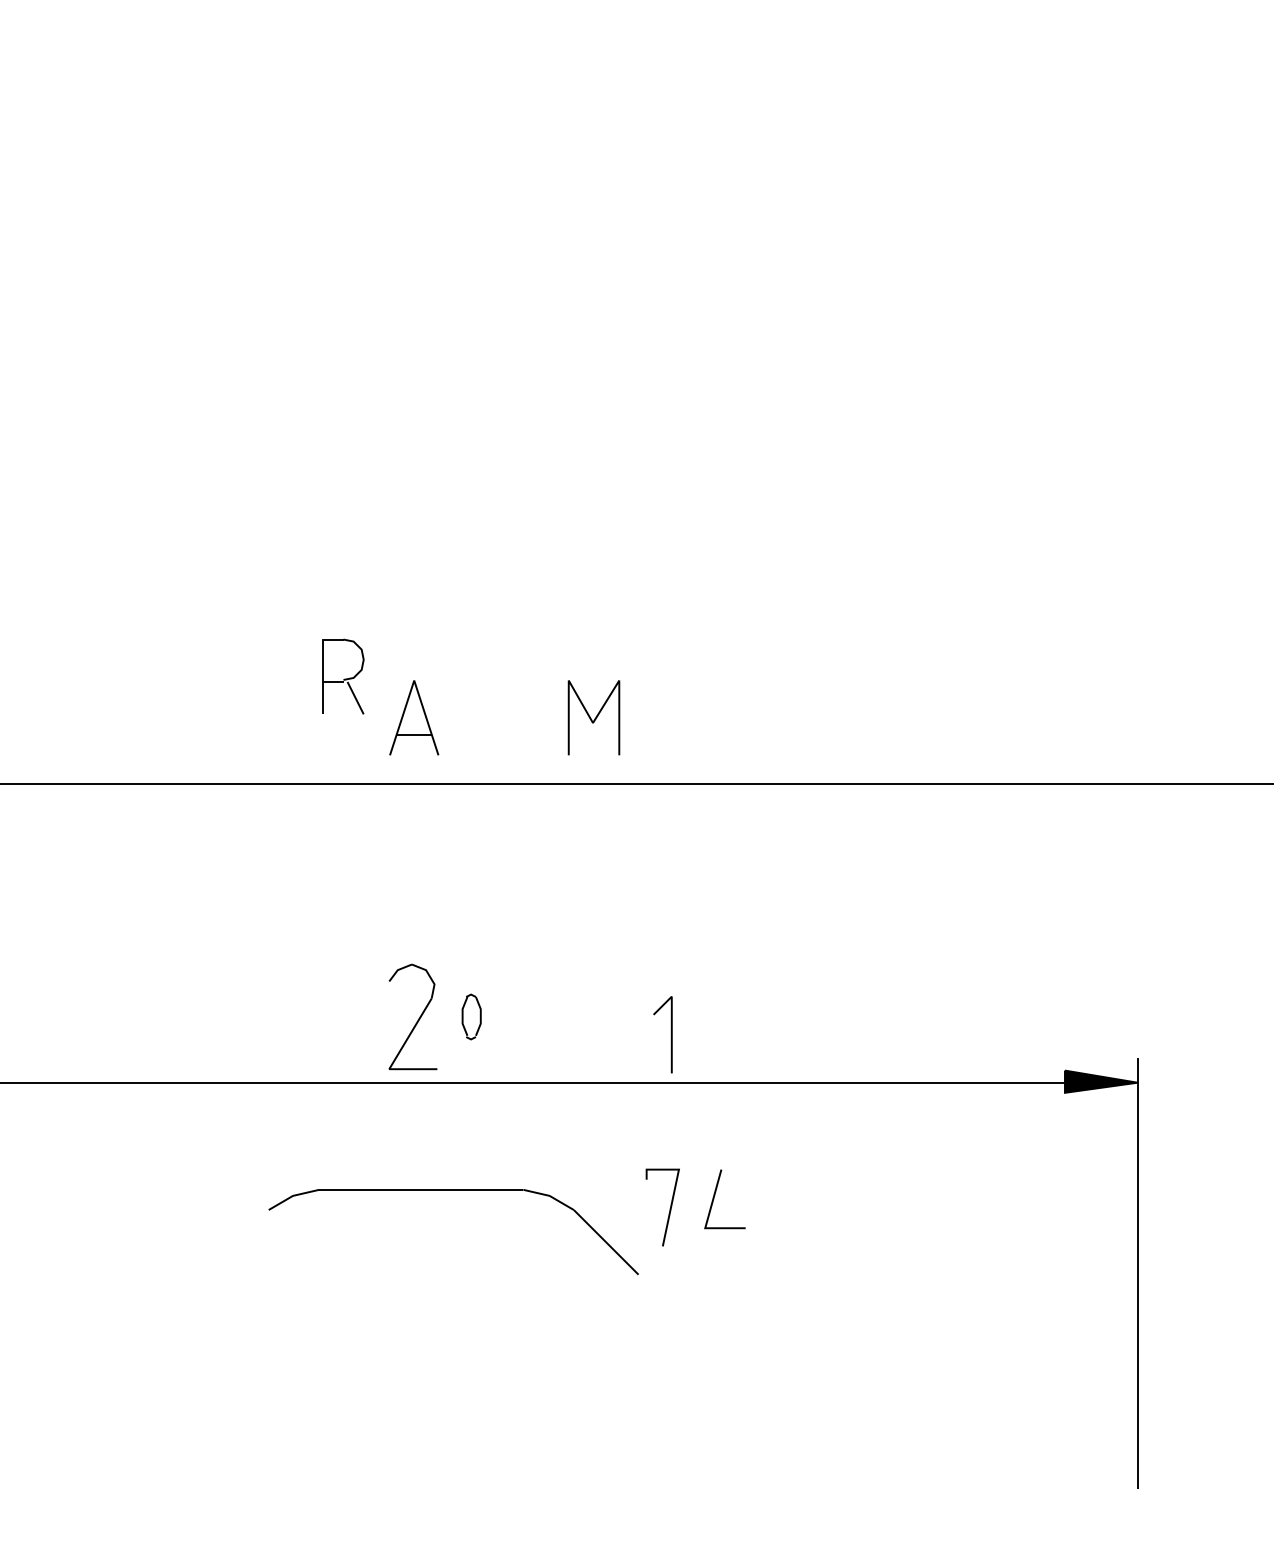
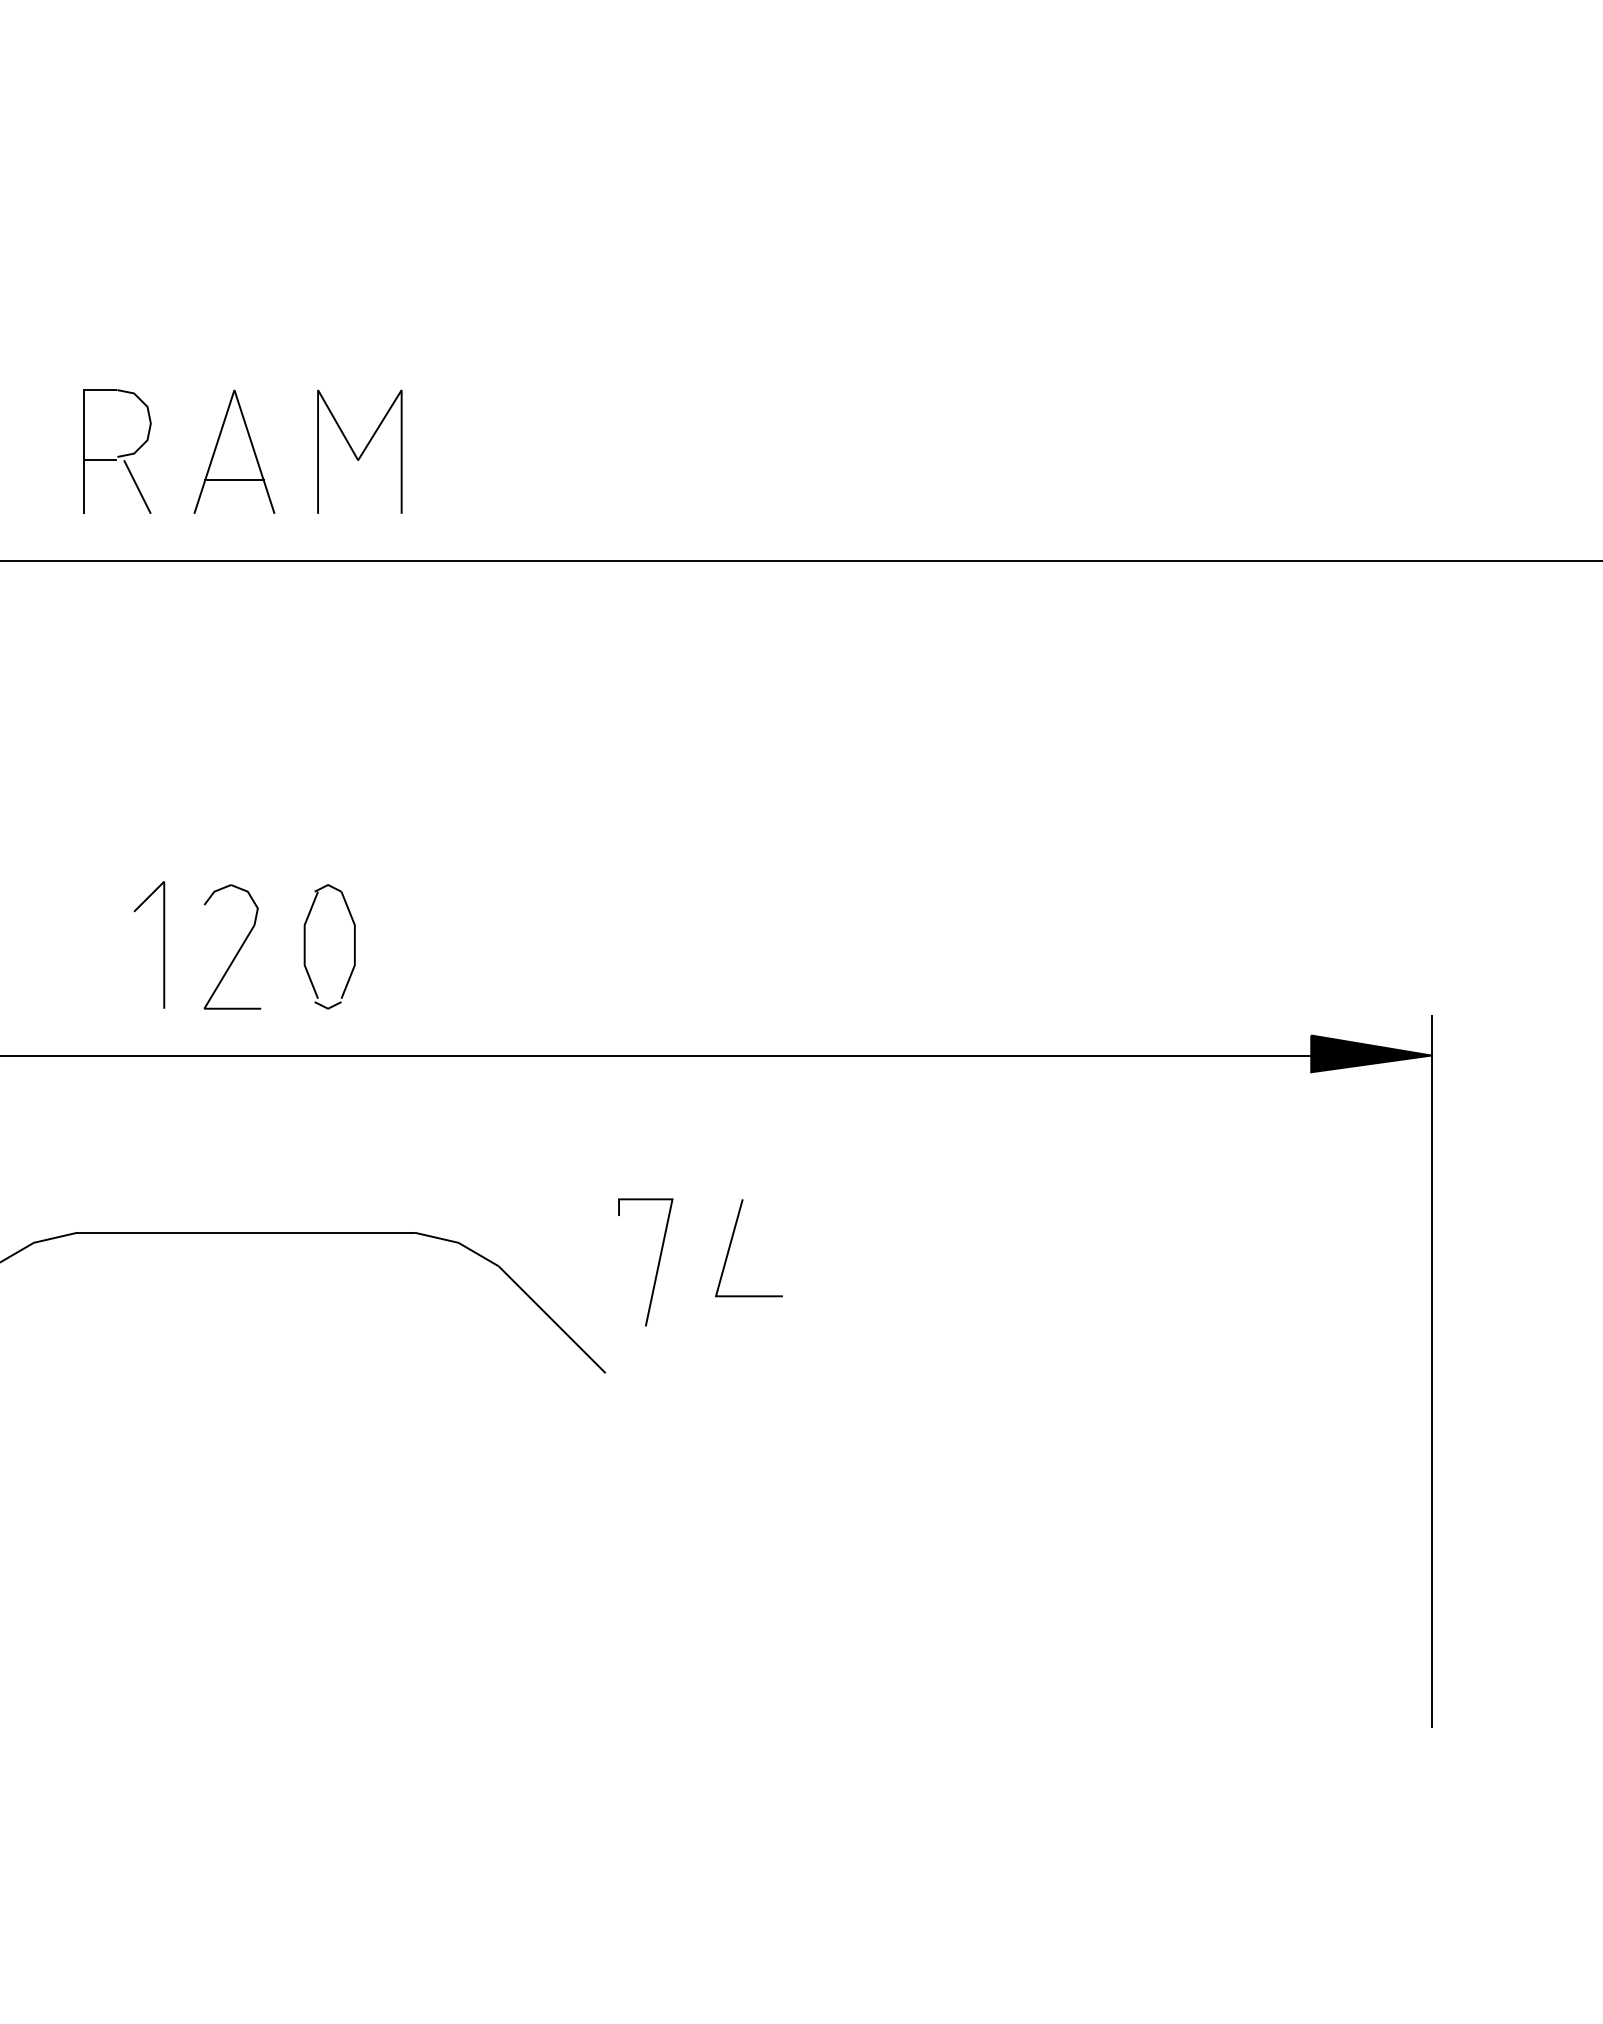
part: (343, 676) -> (117, 451), moved
curve: (594, 718) -> (360, 452), moved
part: (471, 1016) -> (329, 945), size x1.67
part: (412, 1017) -> (231, 947), size x0.71
curve: (670, 1034) -> (162, 944), moved

